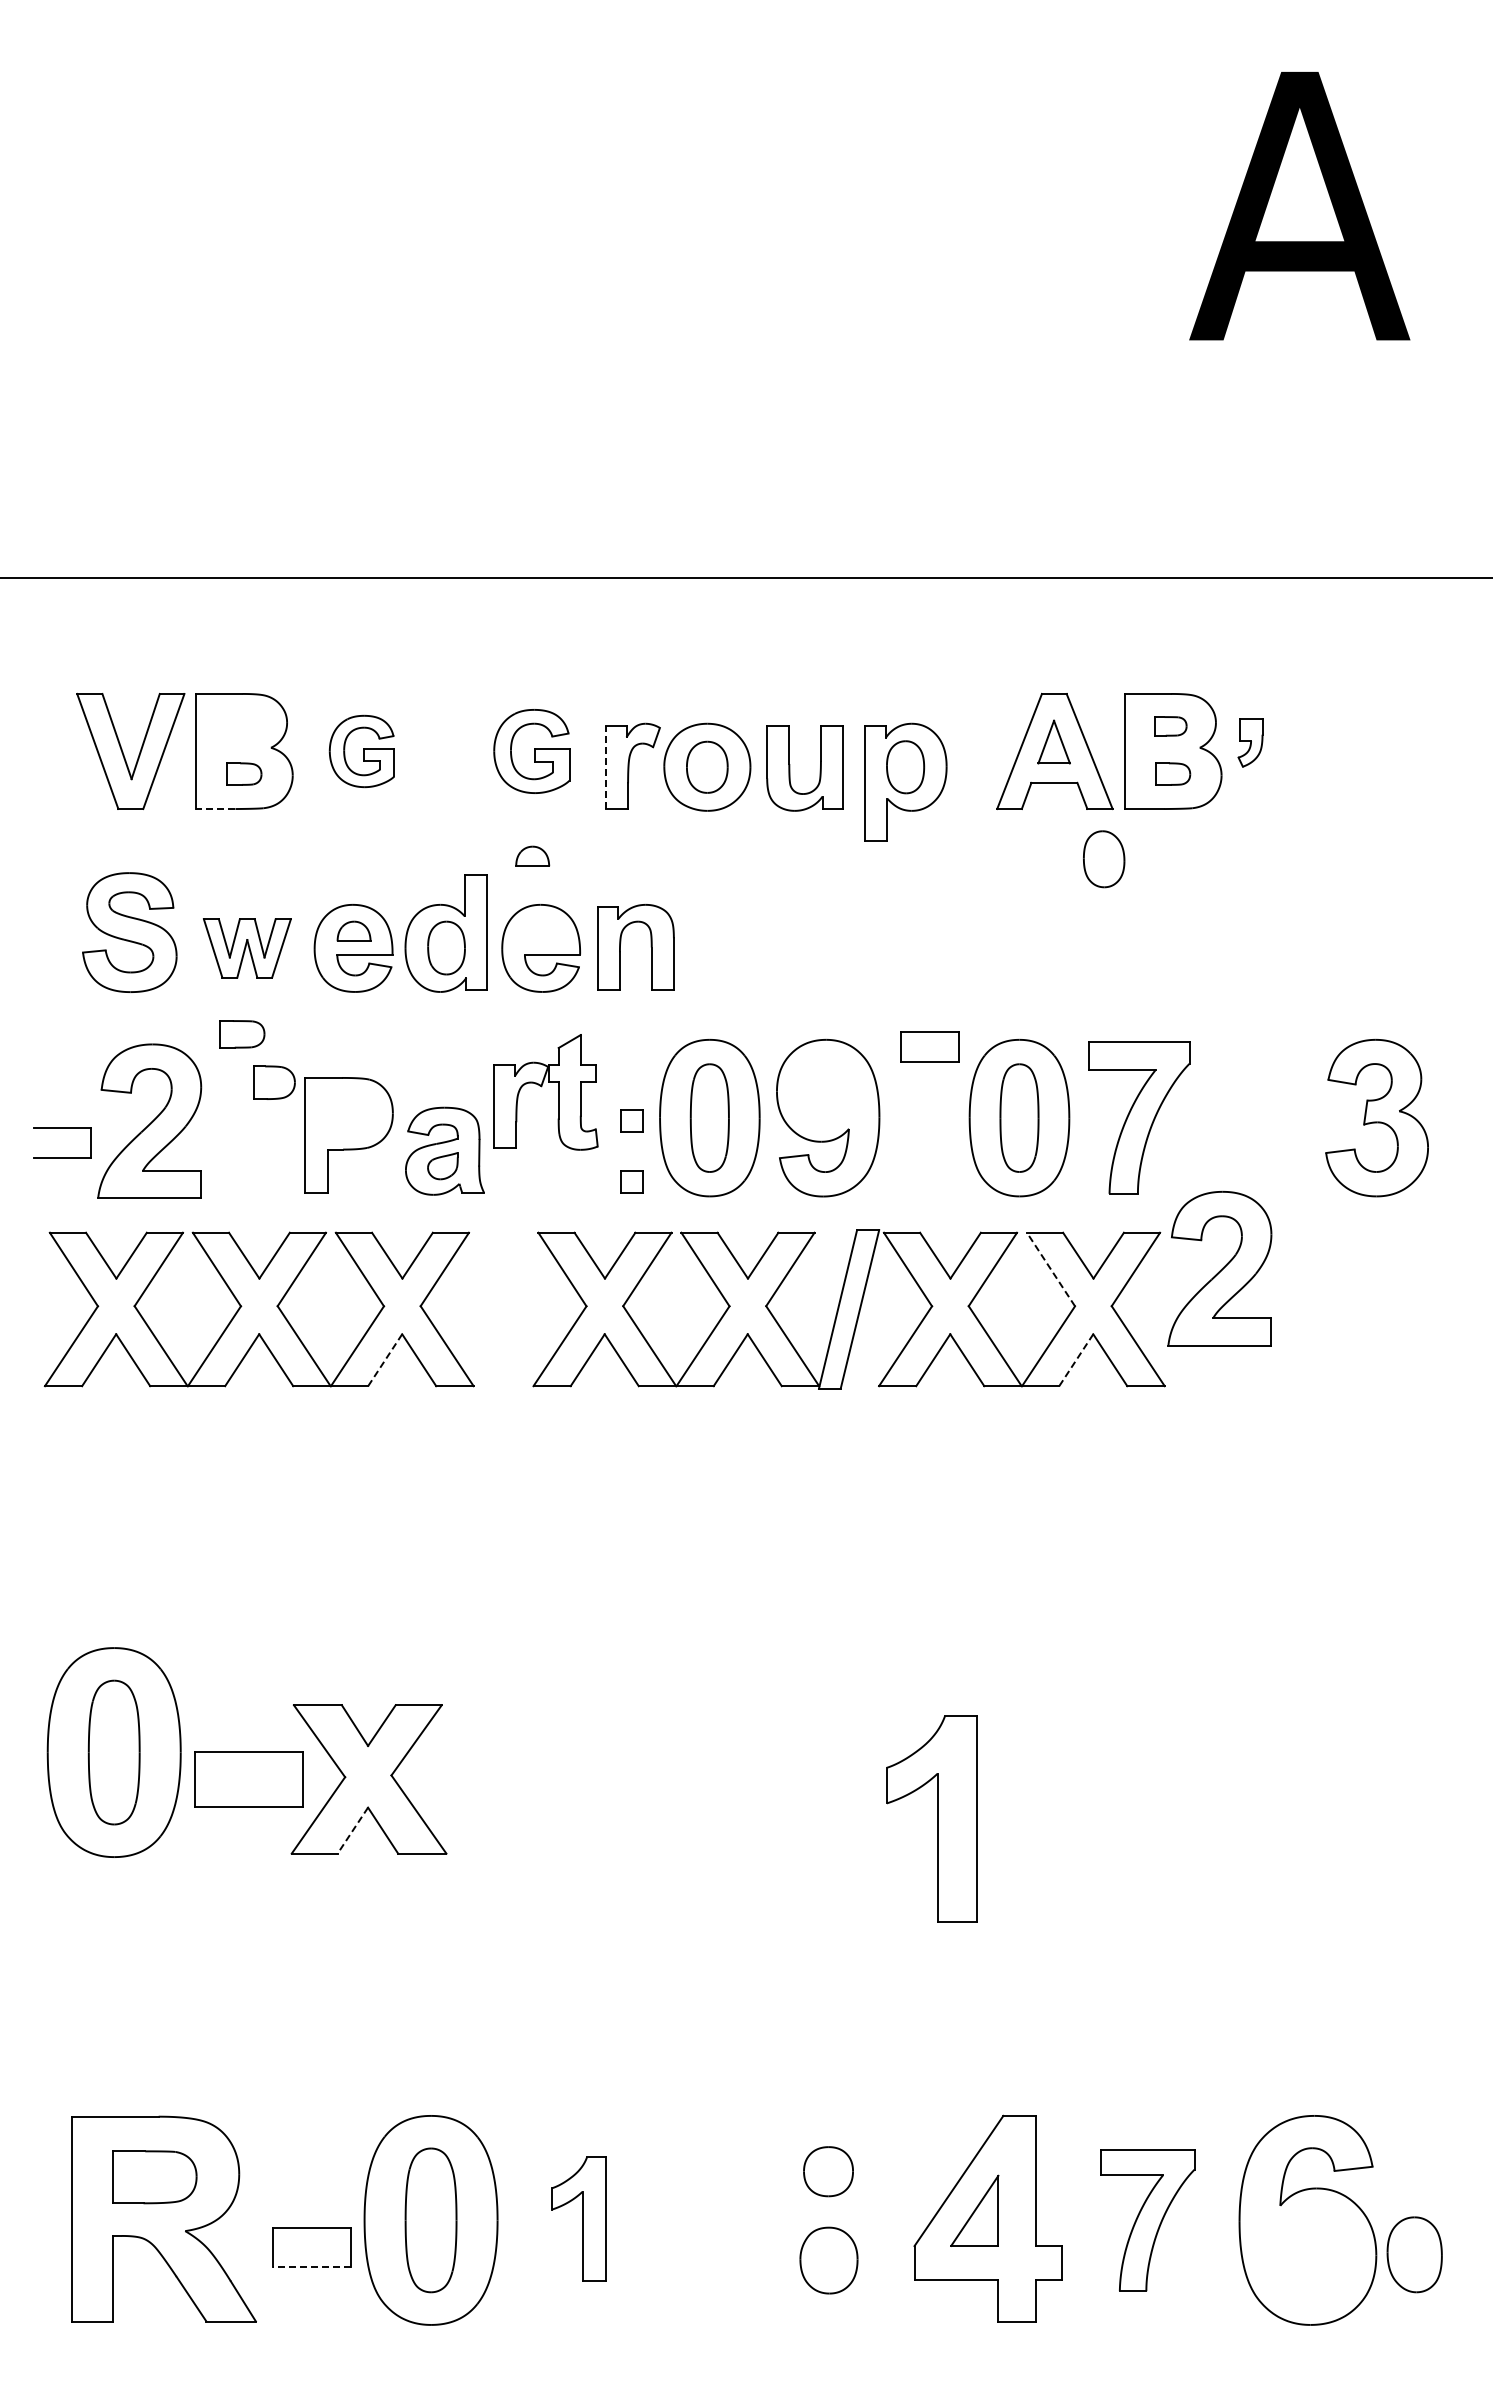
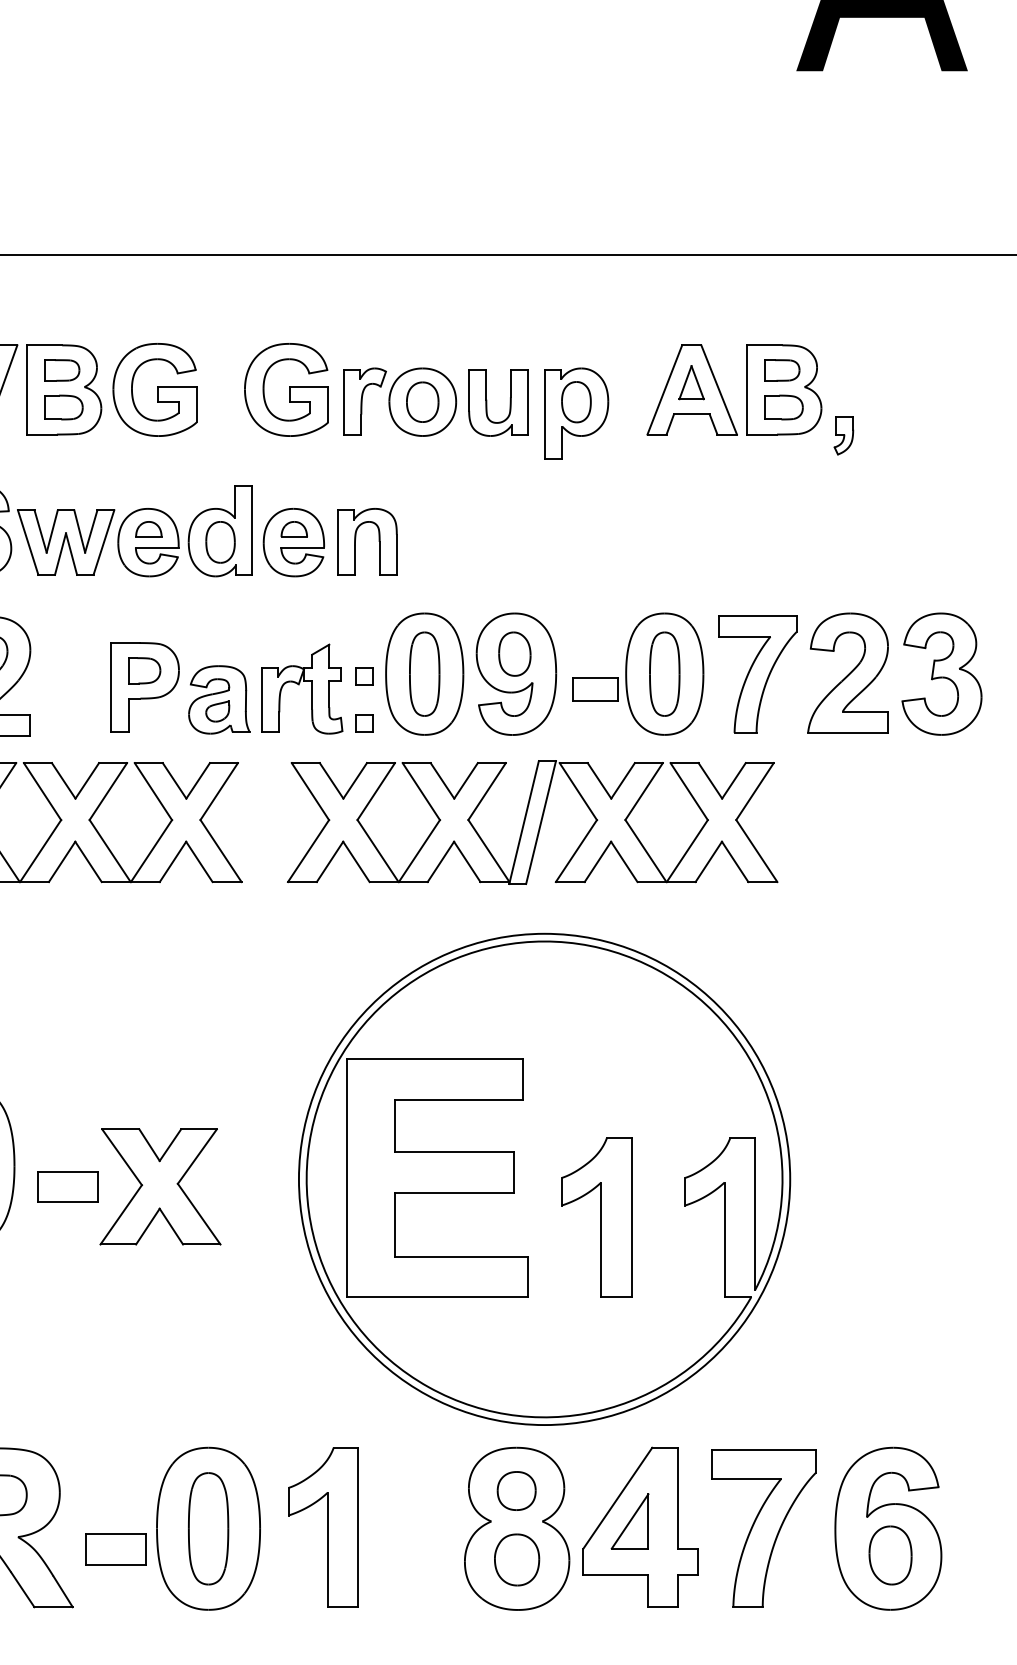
part: (1170, 726) -> (781, 370), size x1.43
part: (1250, 742) -> (843, 435), moved
part: (361, 751) -> (154, 389), size x1.67
part: (531, 751) -> (286, 389), size x1.43
line: (606, 767) -> (344, 402), dashed -> solid
part: (244, 773) -> (63, 407), size x1.43
part: (1172, 773) -> (783, 407), size x1.43
line: (215, 809) -> (41, 434), dashed -> solid
part: (532, 855) -> (294, 528), moved
part: (1104, 859) -> (515, 654), moved
part: (247, 948) -> (66, 542), size x1.43
part: (242, 1034) -> (62, 370), moved
part: (929, 1046) -> (595, 689), moved
part: (274, 1082) -> (144, 670), moved
part: (541, 1087) -> (298, 685), moved
part: (1219, 1268) -> (847, 672), moved
line: (1051, 1269) -> (689, 791), dashed -> solid
line: (384, 1360) -> (172, 862), dashed -> solid
line: (1076, 1360) -> (708, 862), dashed -> solid
part: (864, 1769) -> (544, 1179), added
part: (249, 1779) -> (67, 1186), size x0.71
line: (352, 1830) -> (147, 1226), dashed -> solid
part: (578, 2218) -> (322, 1527), size x1.67
part: (828, 2220) -> (516, 1528), added
part: (1147, 2220) -> (764, 1528), size x1.43
part: (1414, 2254) -> (890, 1555), moved
line: (311, 2266) -> (115, 1564), dashed -> solid

